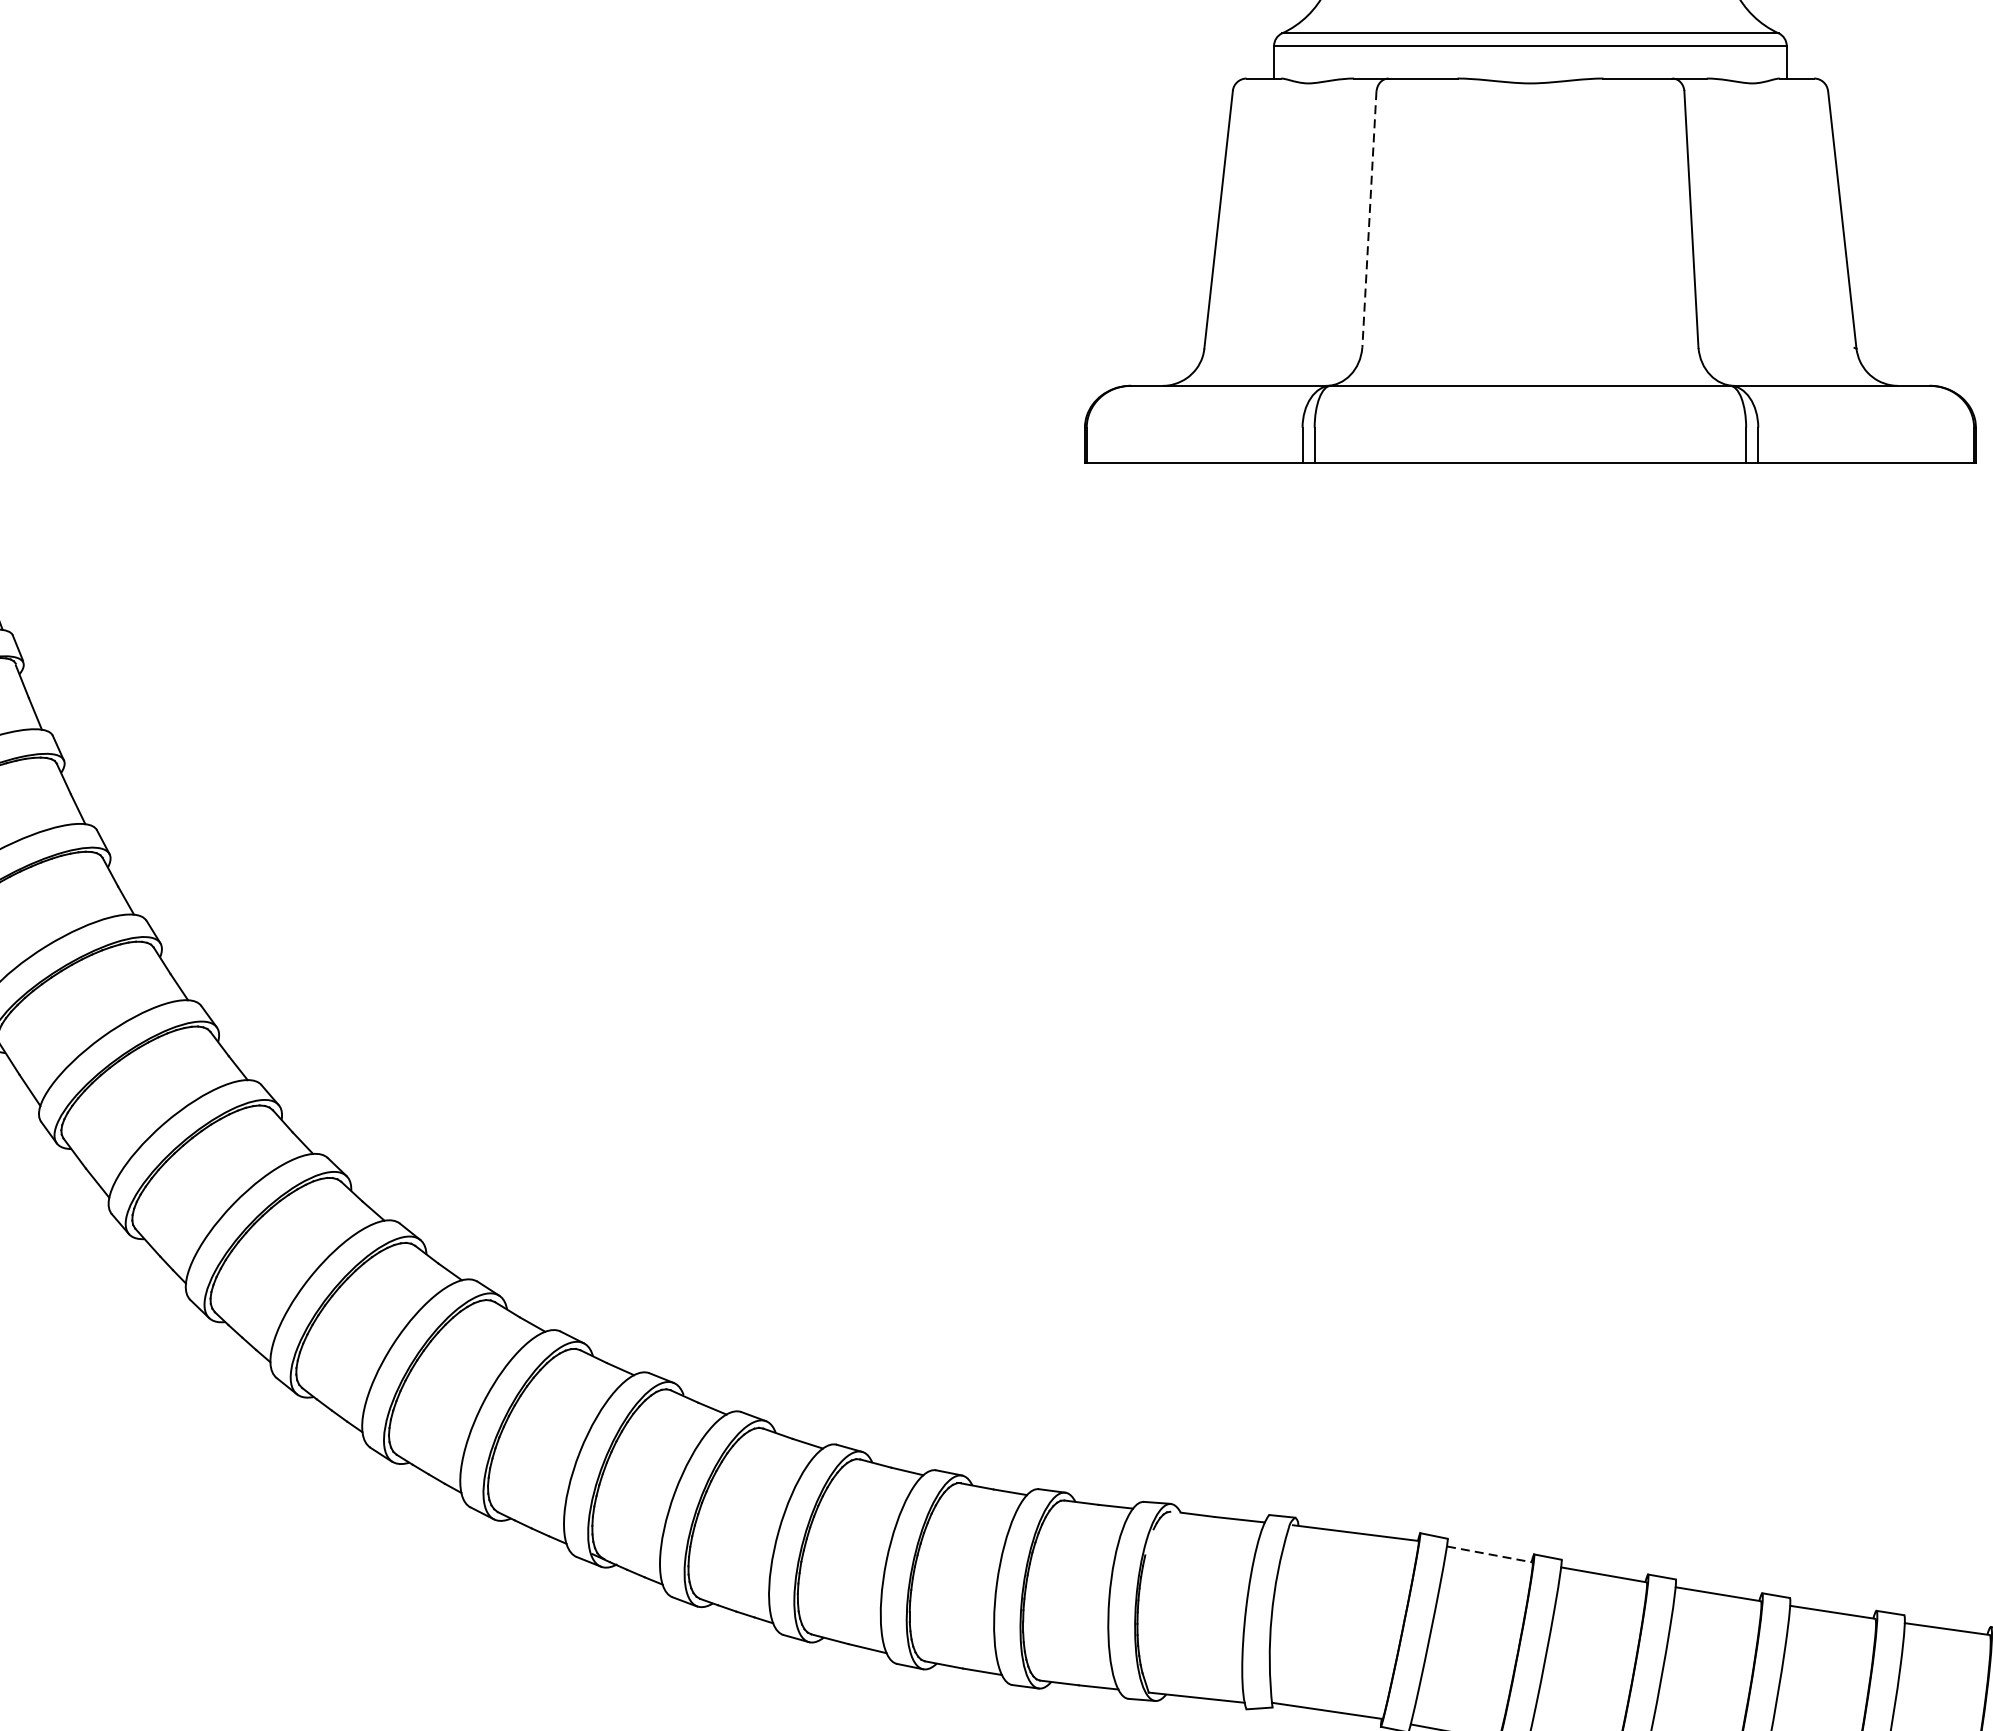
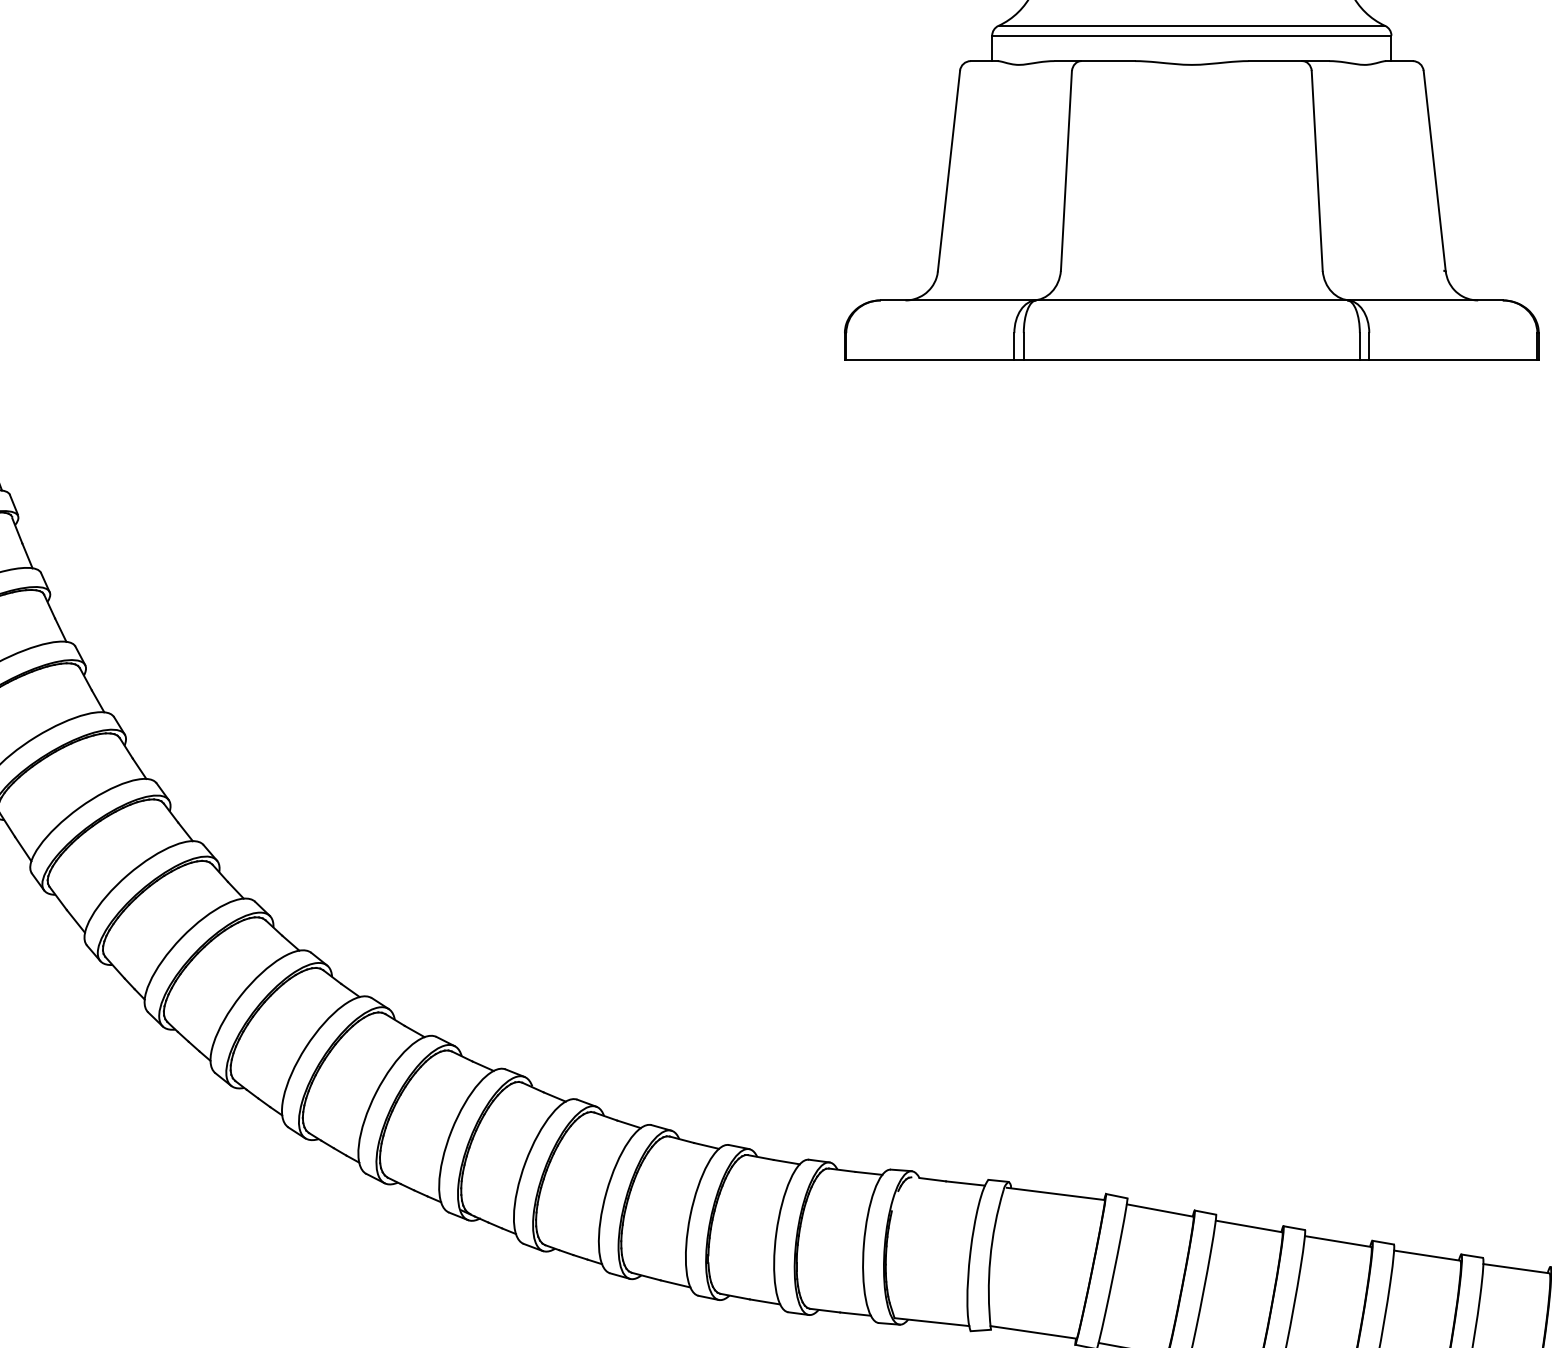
line: (1369, 220) -> (1066, 171), dashed -> solid
line: (1490, 1554) -> (1160, 1210), dashed -> solid

